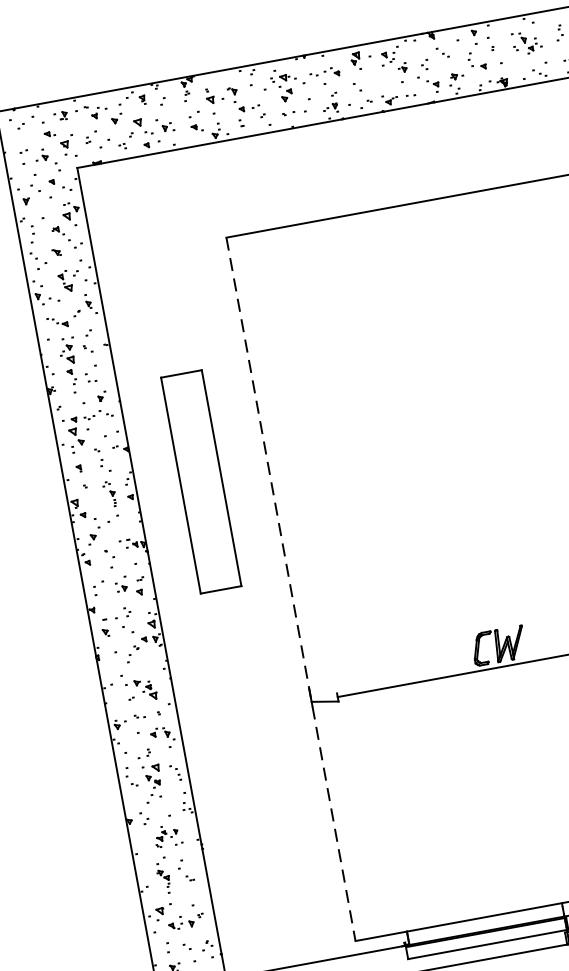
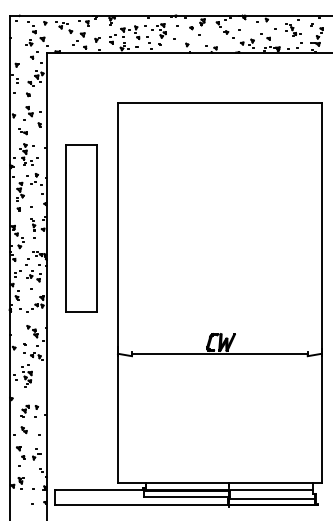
part: (201, 482) -> (81, 228), size x1.43
line: (290, 590) -> (117, 293), dashed -> solid
part: (167, 837) -> (29, 410), size x1.43

